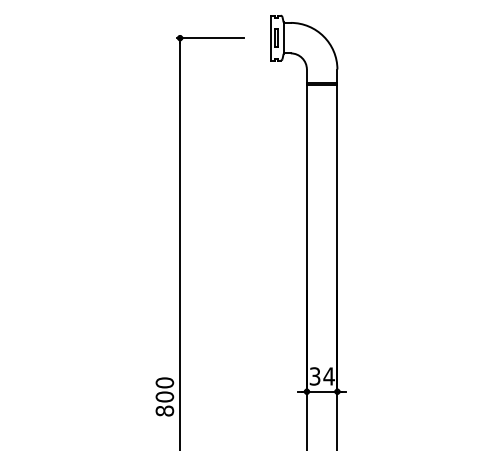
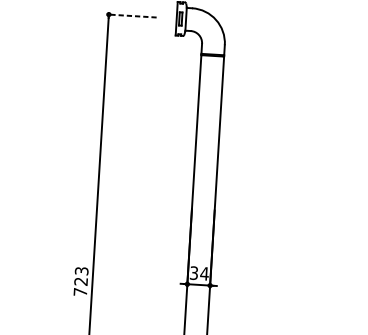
line: (210, 38) -> (131, 16), solid -> dashed
text: (164, 396) -> (80, 281), 800 -> 723

